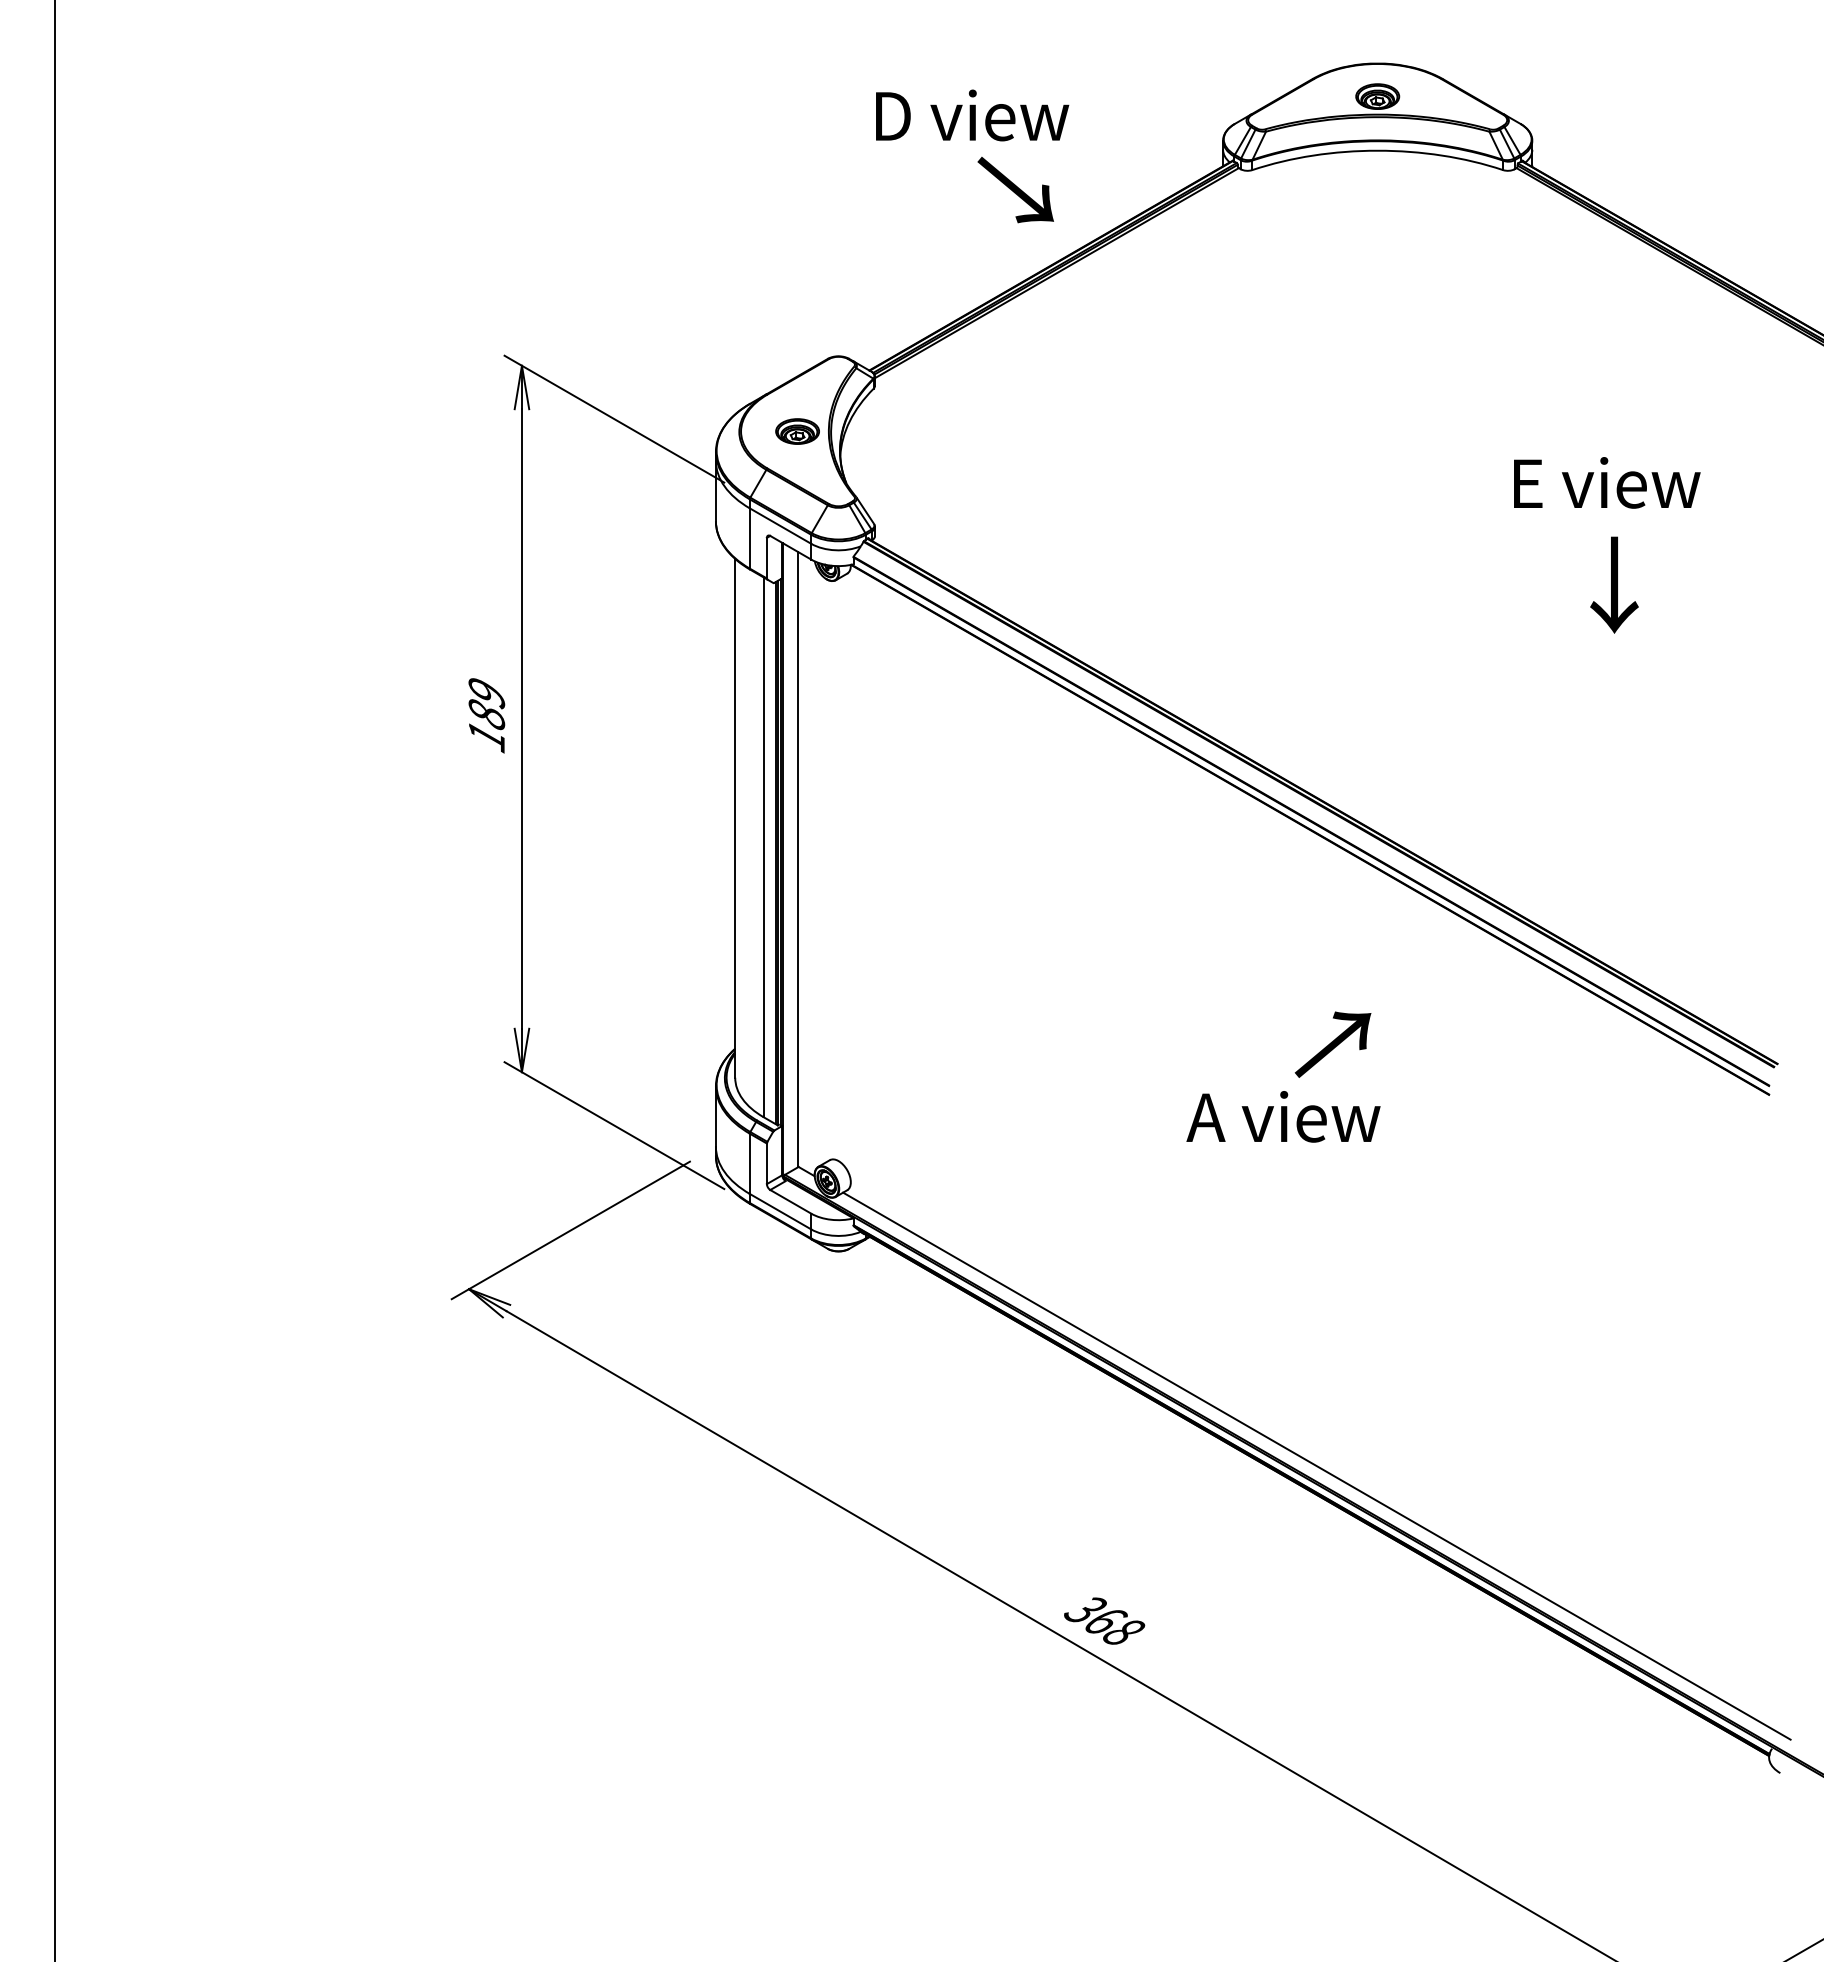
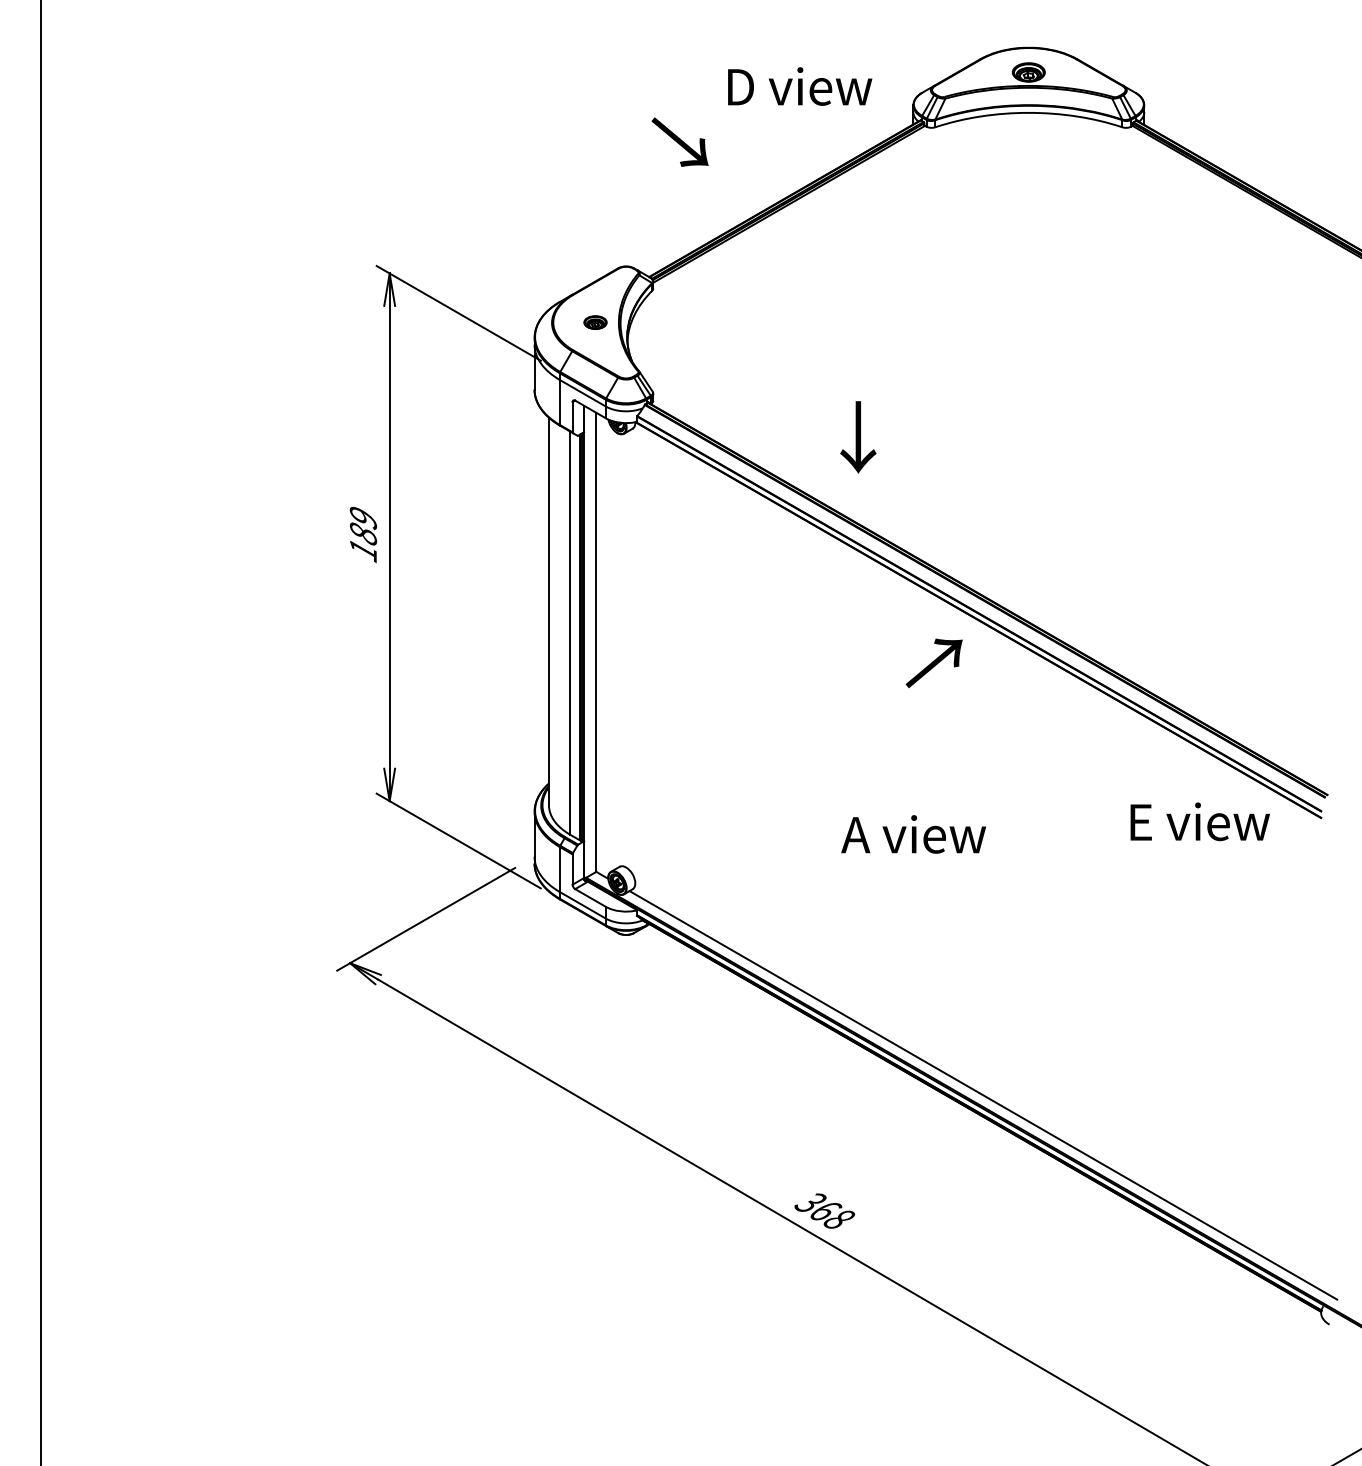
text: (972, 115) -> (800, 86), moved
text: (1015, 189) -> (679, 141), moved
part: (797, 431) -> (595, 322), size x0.7
text: (1607, 482) -> (1200, 821), moved
text: (1614, 584) -> (858, 436), moved
text: (1332, 1044) -> (933, 663), moved
text: (1283, 1116) -> (913, 834), moved

